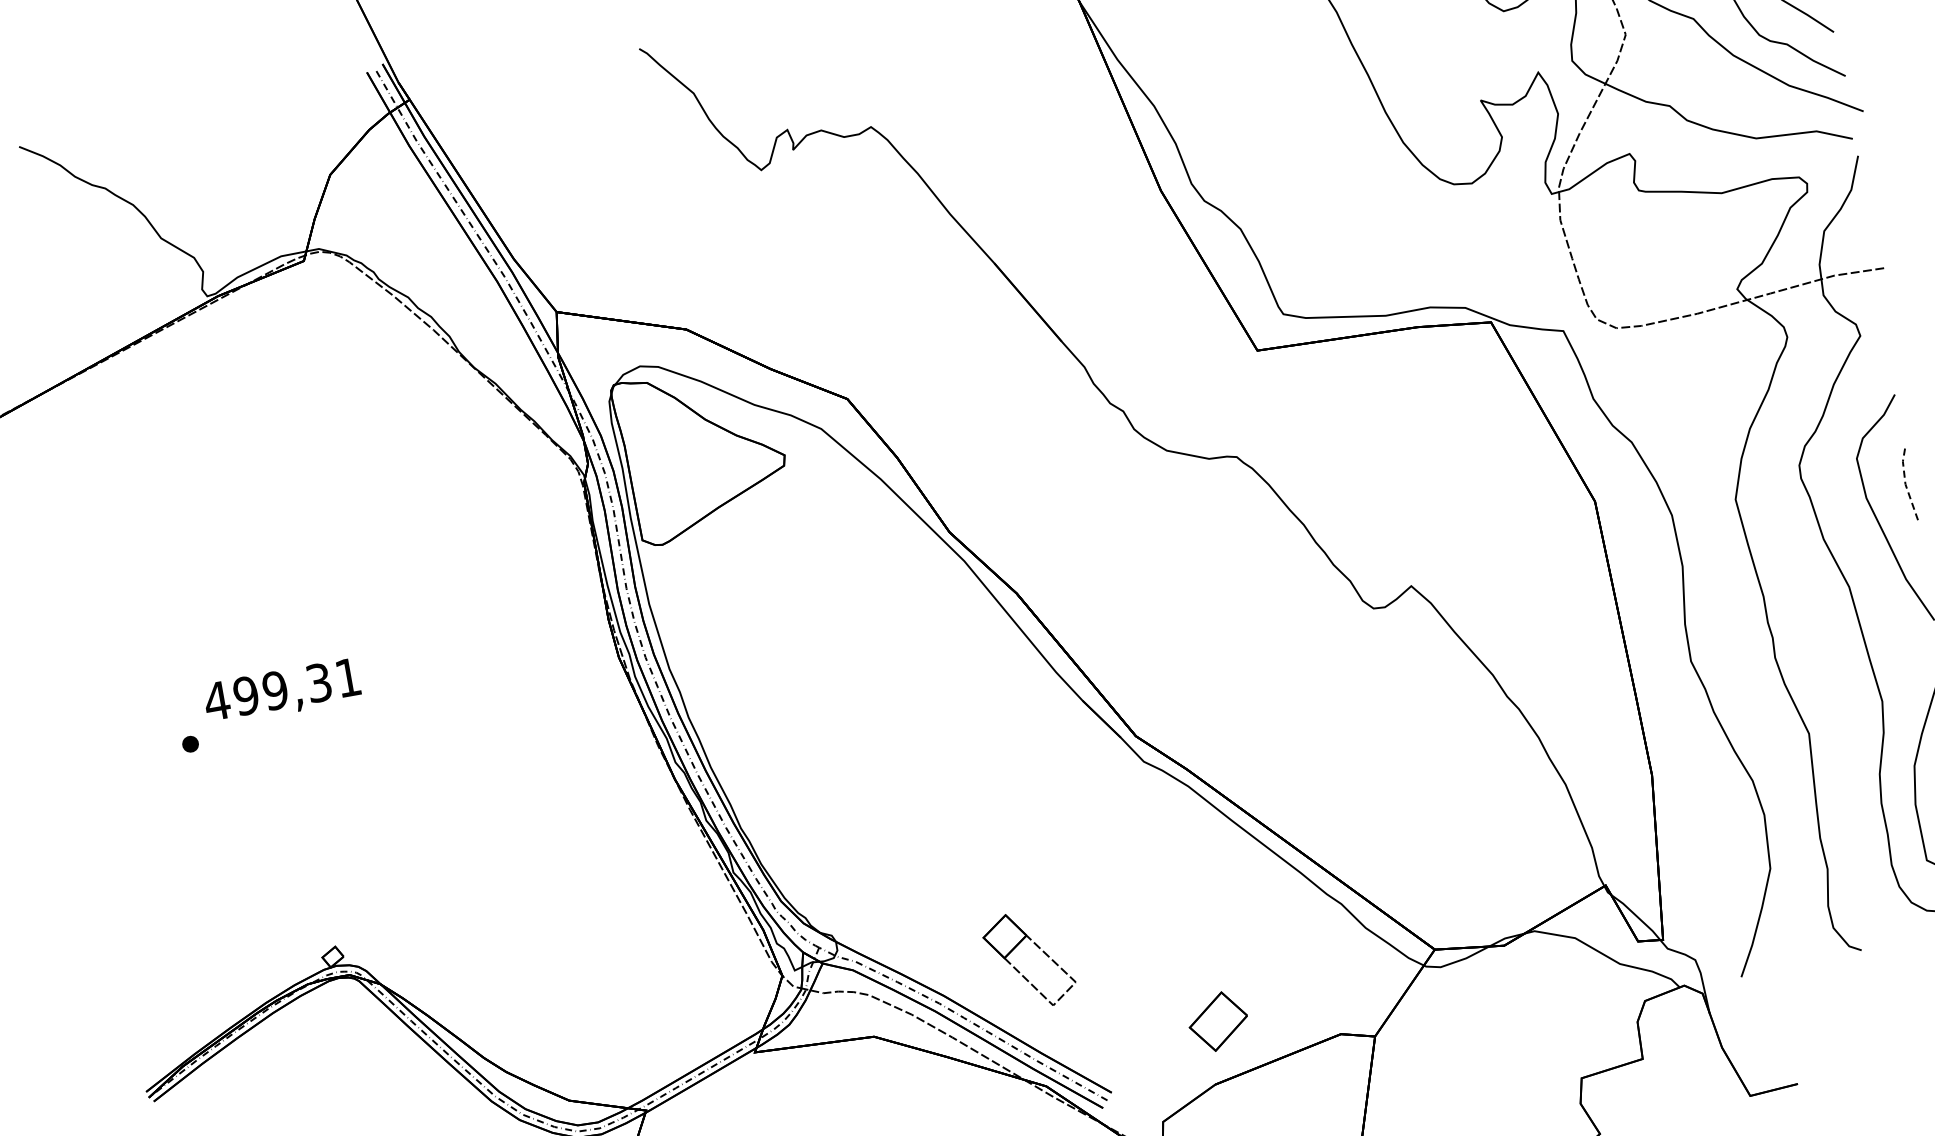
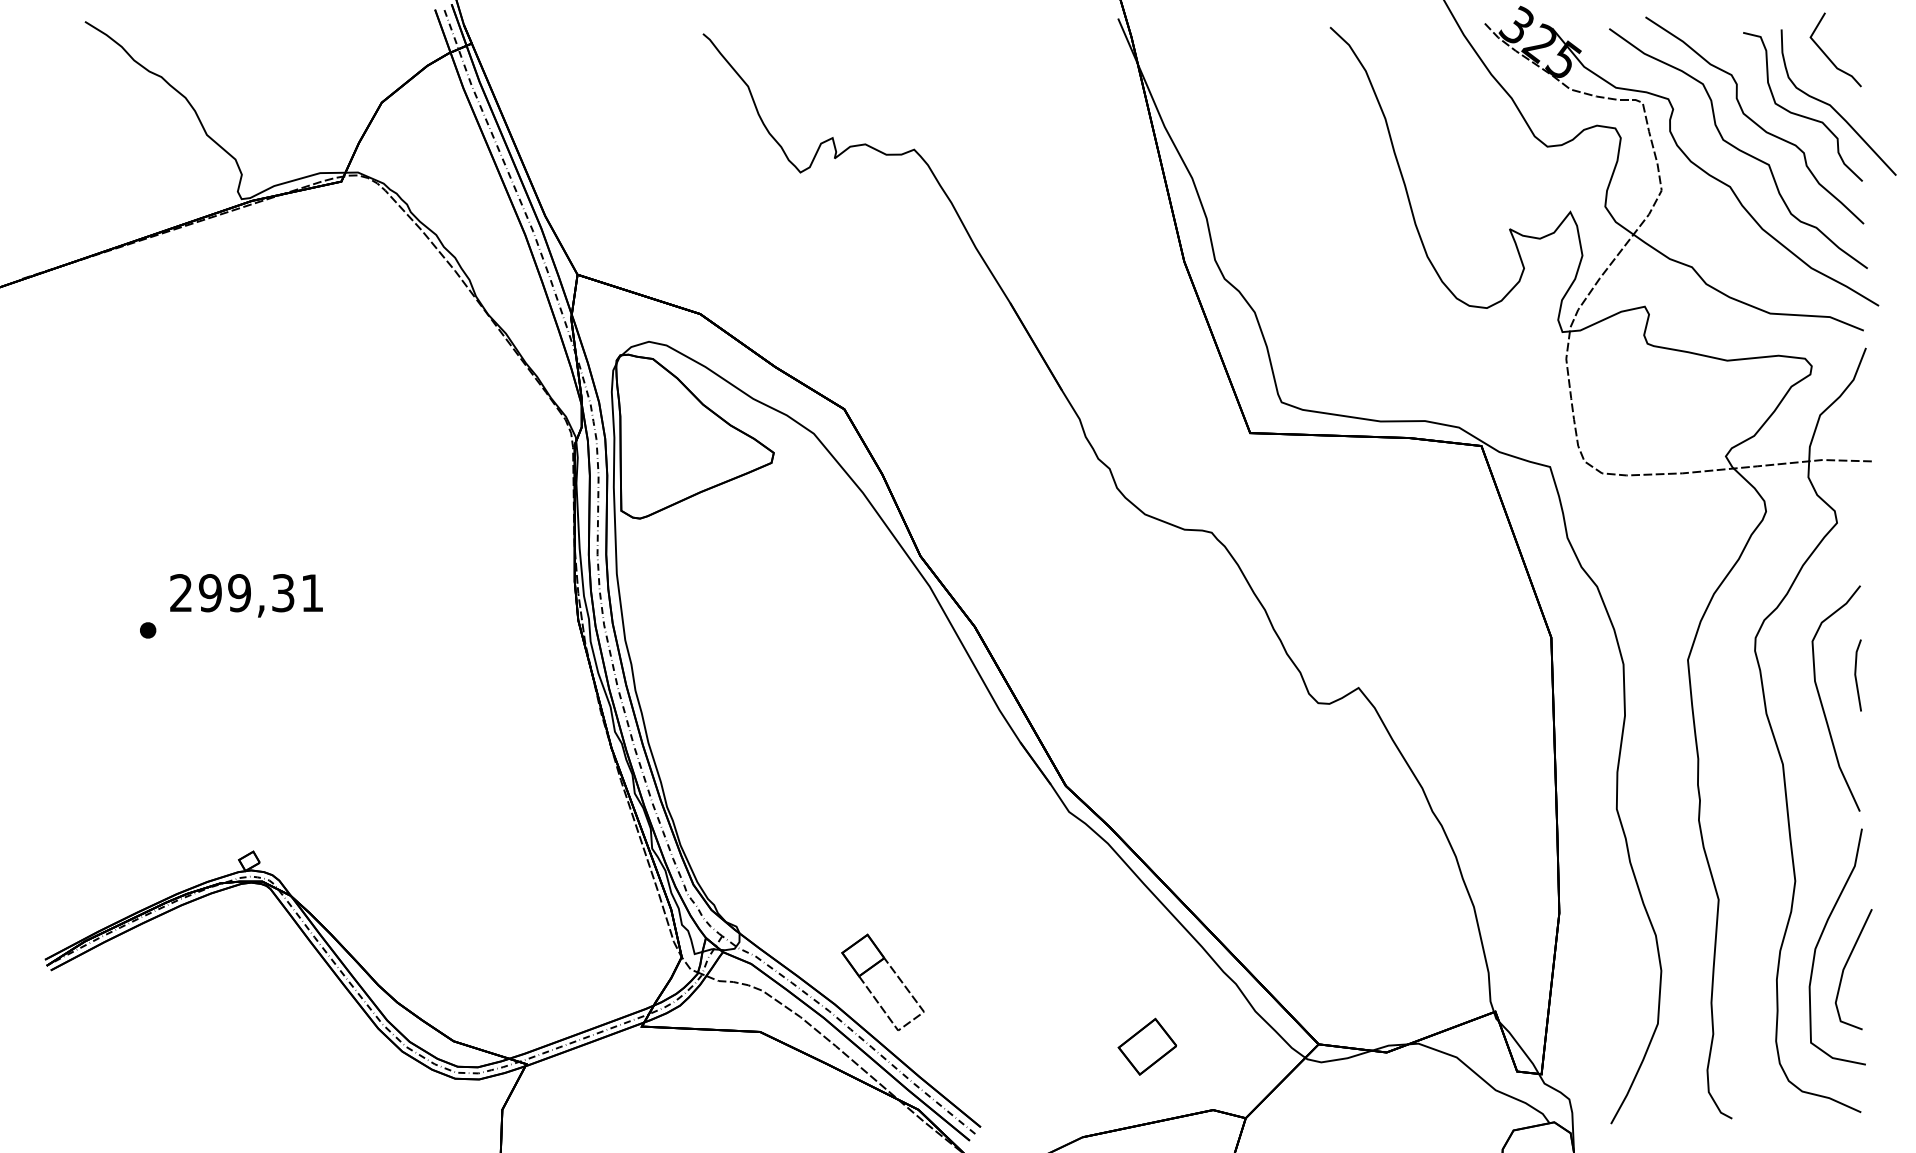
line: (1905, 484) -> (1855, 674), dashed -> solid
text: (217, 700) -> (181, 592), 499,31 -> 299,31
part: (1038, 948) -> (893, 972), moved
part: (1218, 1021) -> (1147, 1046), moved

